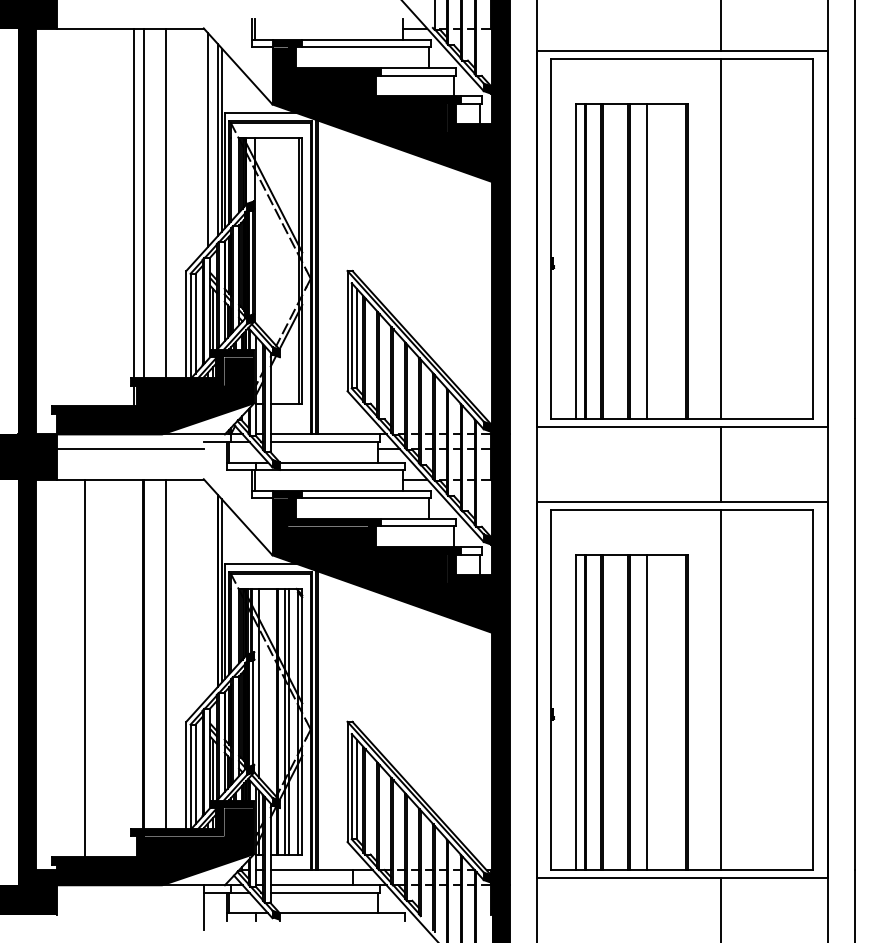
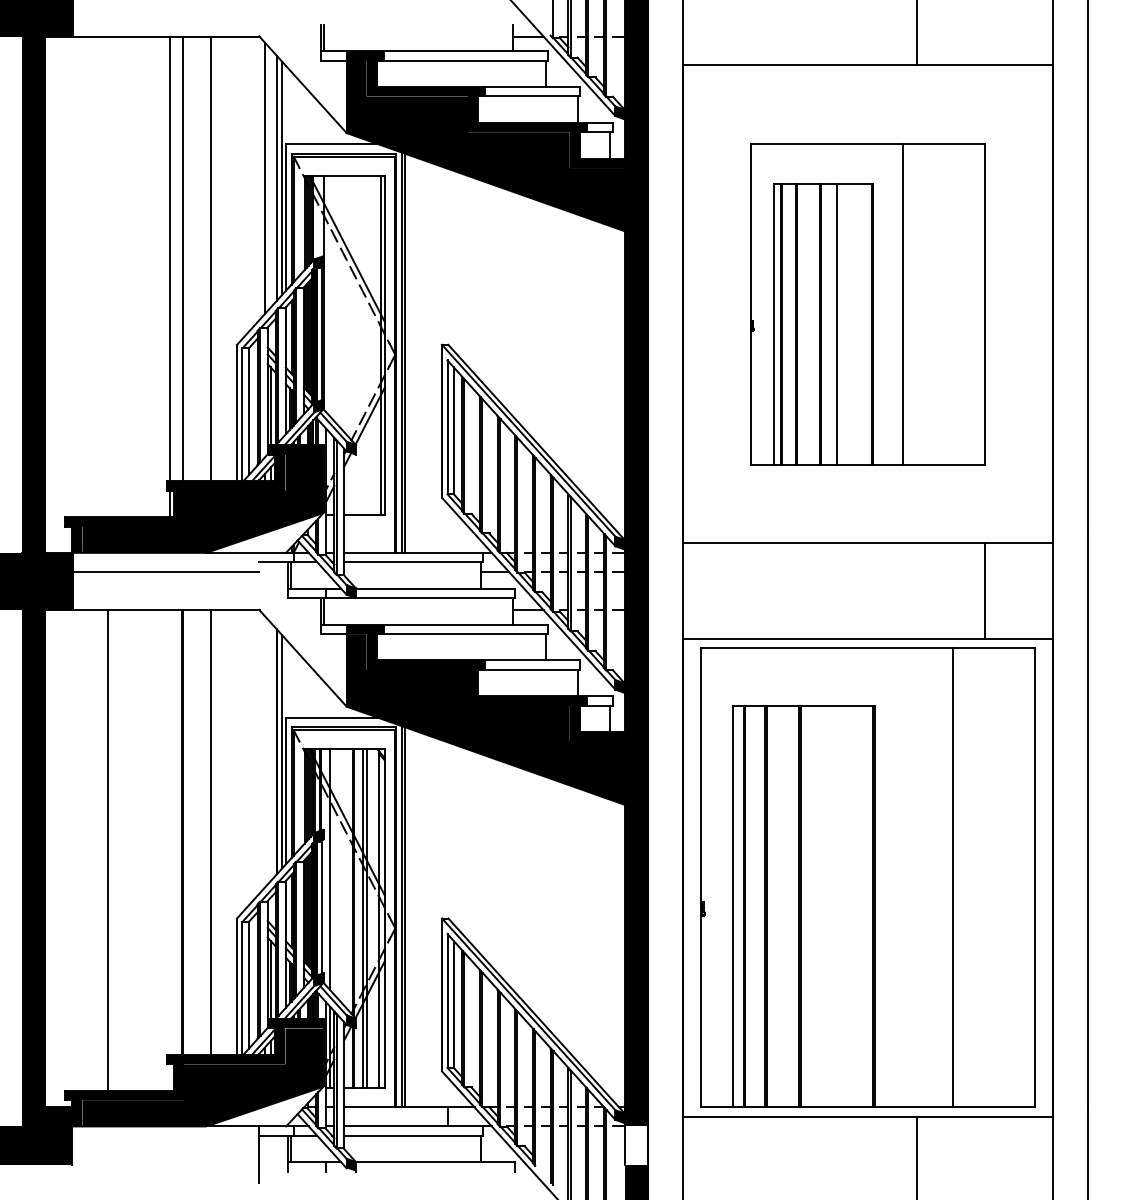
part: (681, 239) -> (867, 304), size x0.7
line: (721, 464) -> (985, 590), moved
line: (721, 689) -> (952, 877), moved
line: (647, 712) -> (823, 906), removed
fill: (499, 900) -> (635, 1145), removed

